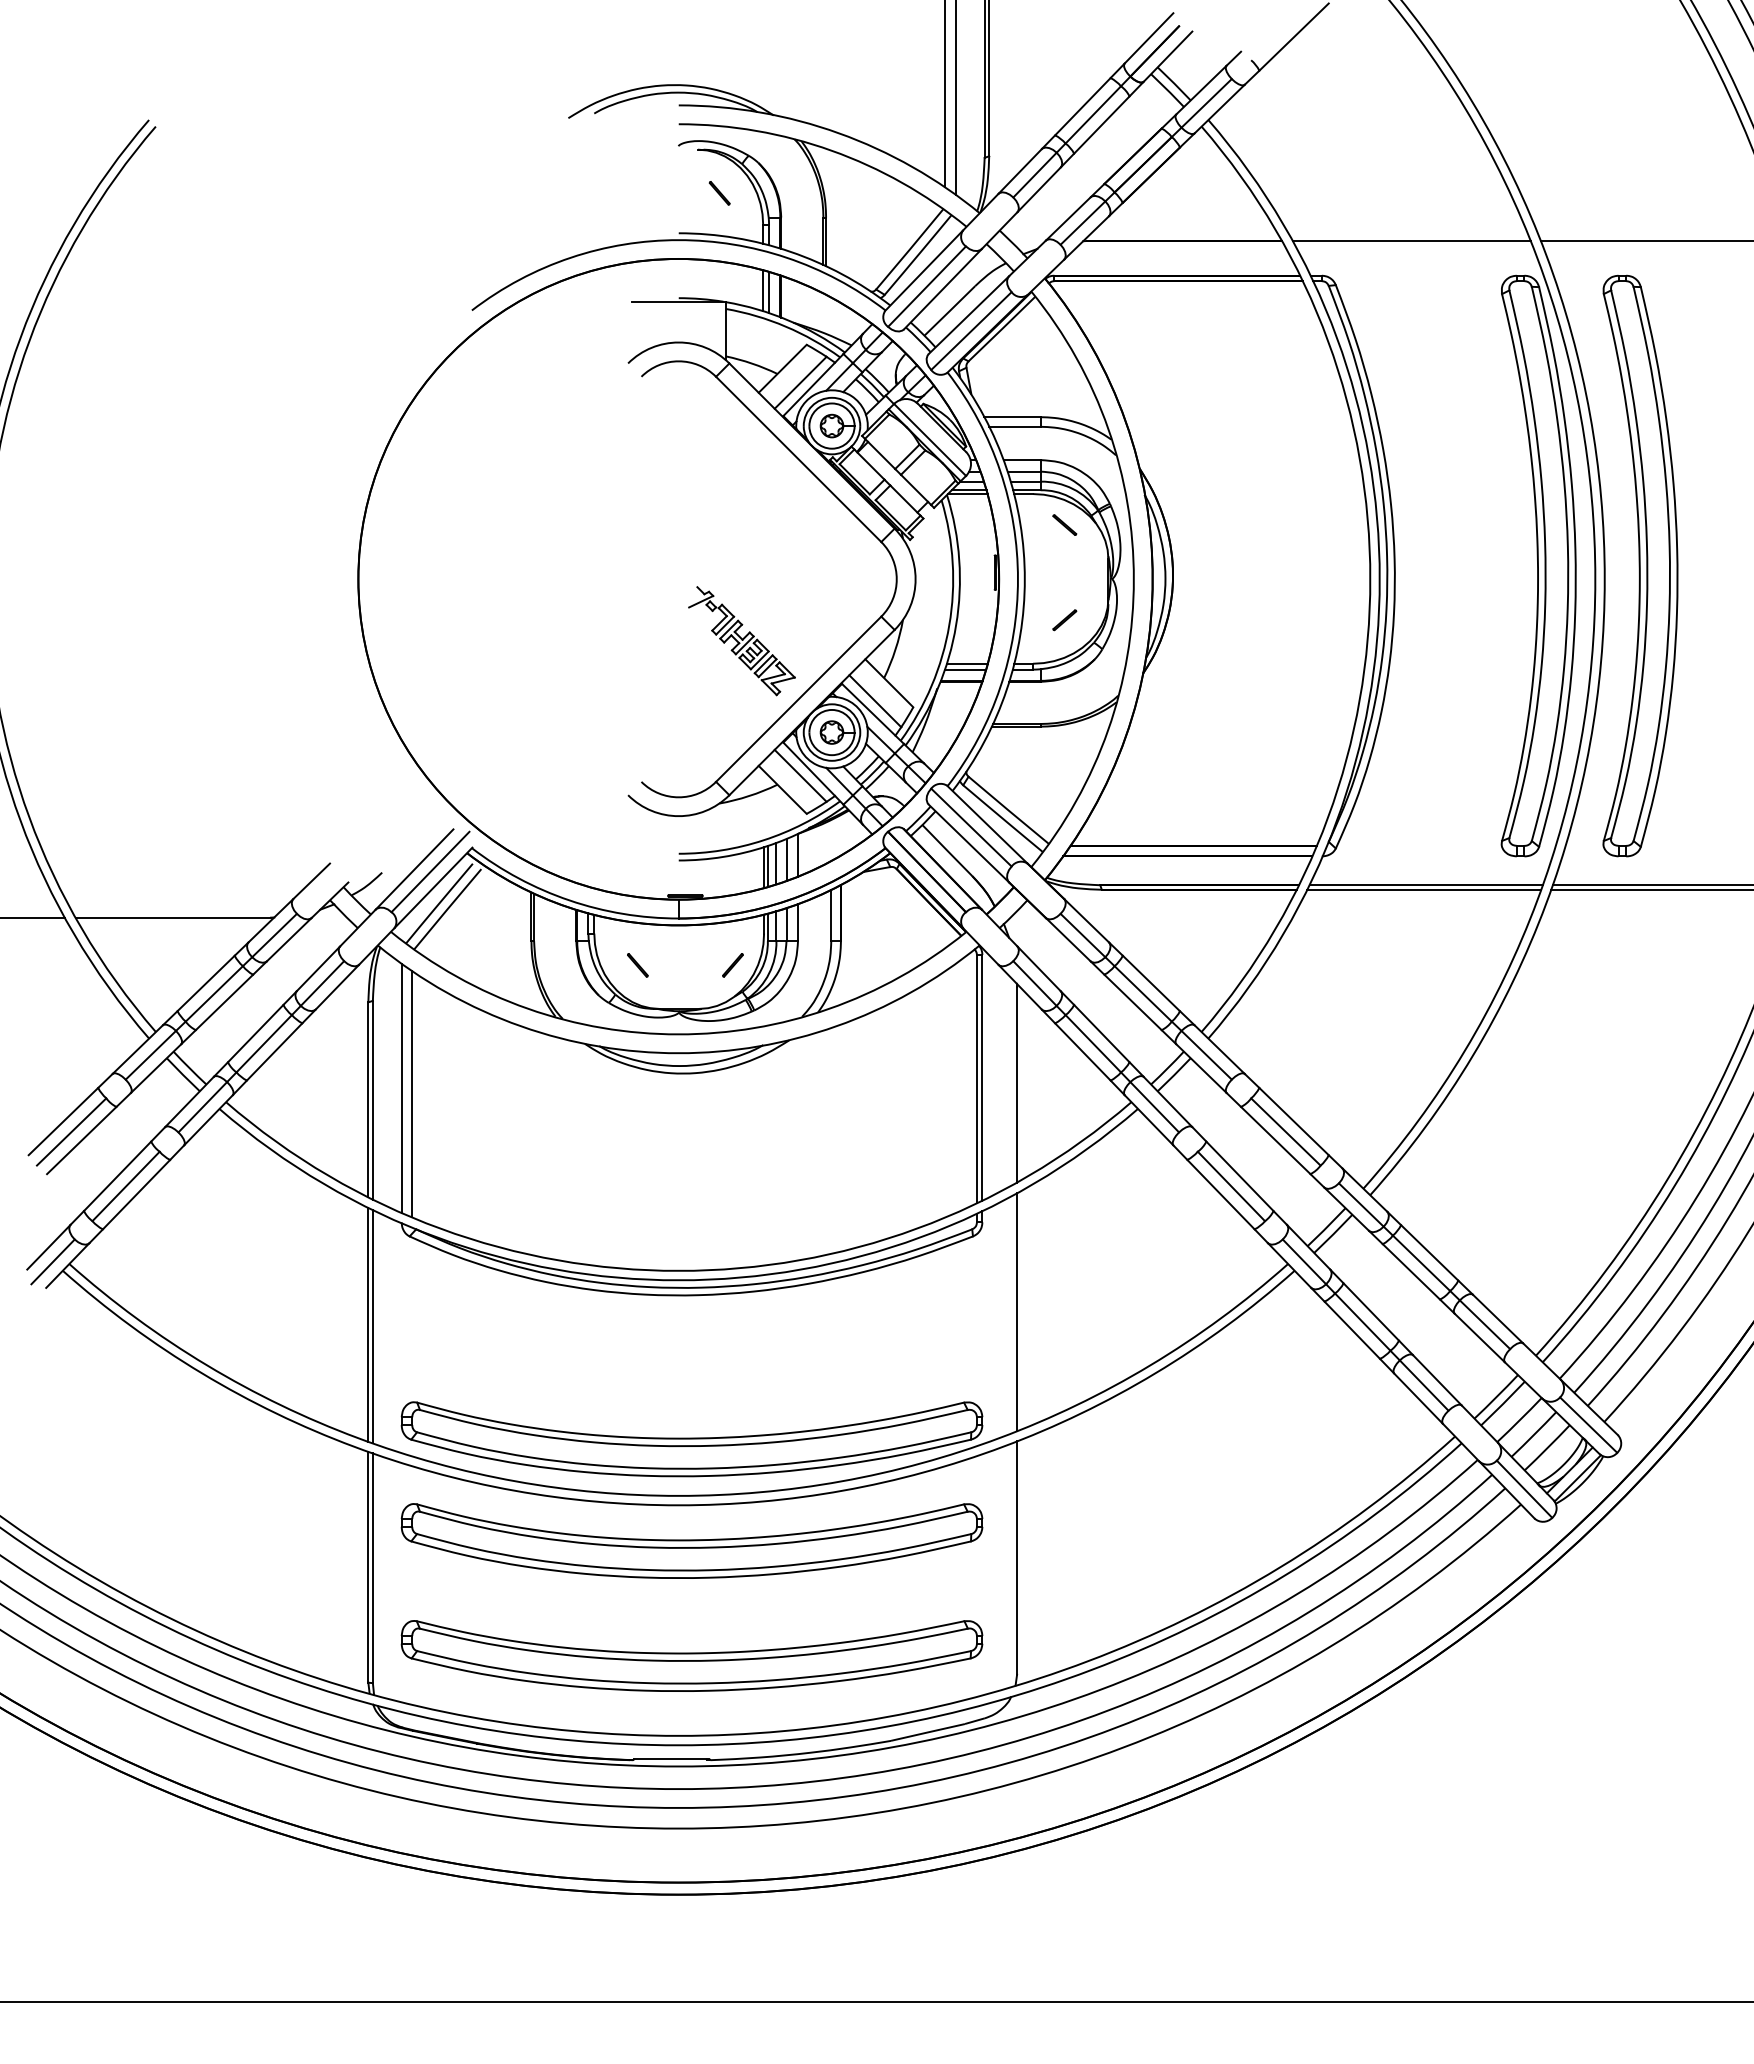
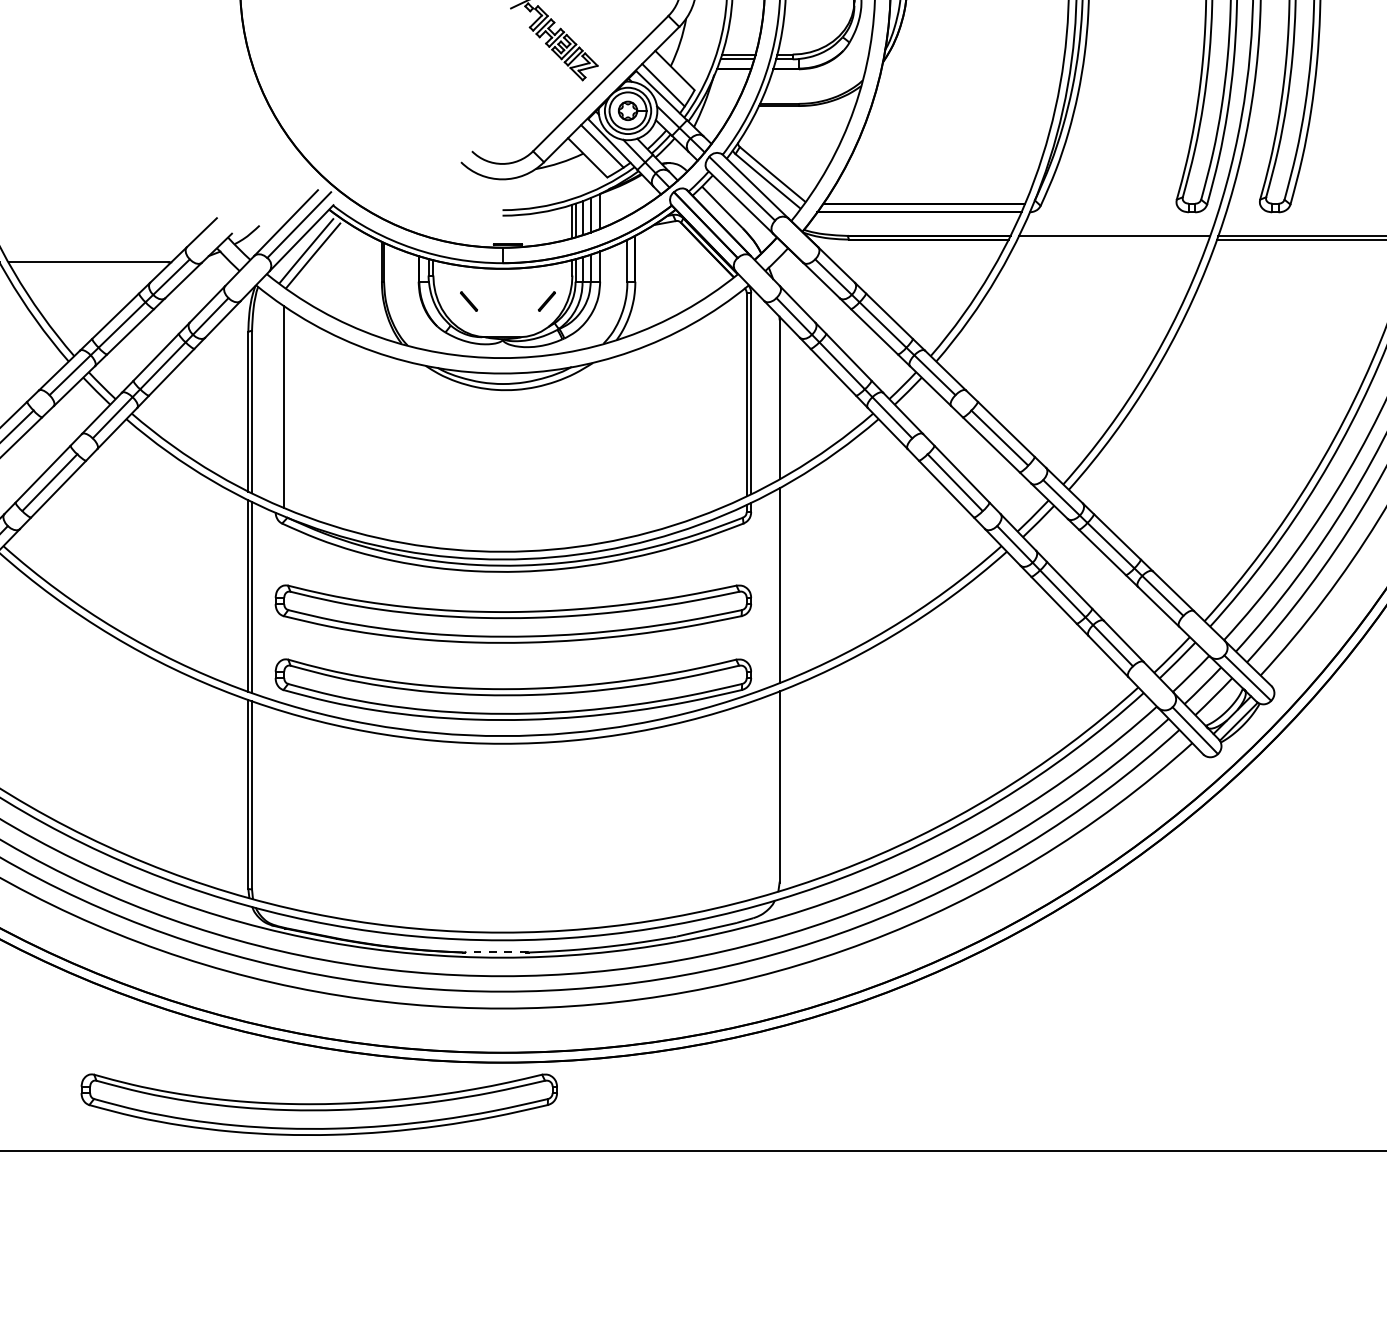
line: (1064, 620) -> (818, 19), removed
line: (1424, 889) -> (1113, 239), removed
line: (401, 1088) -> (275, 402), removed
part: (691, 1540) -> (318, 1104), moved
part: (691, 1655) -> (512, 613), moved
line: (671, 1758) -> (496, 951), solid -> dashed

